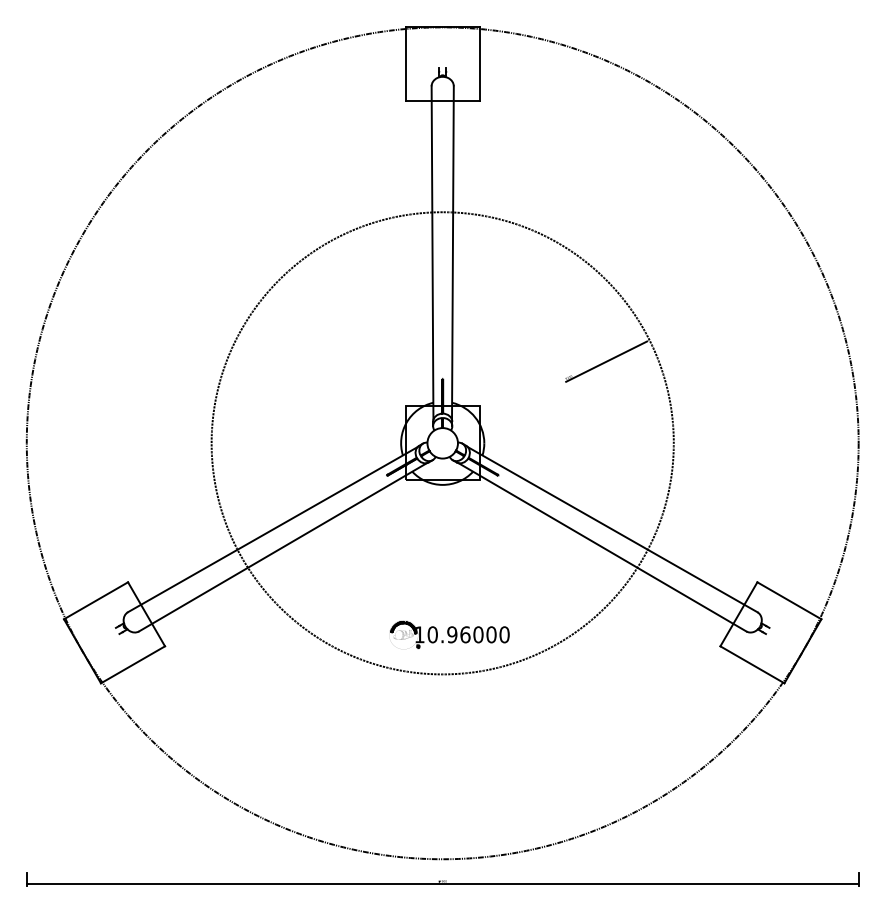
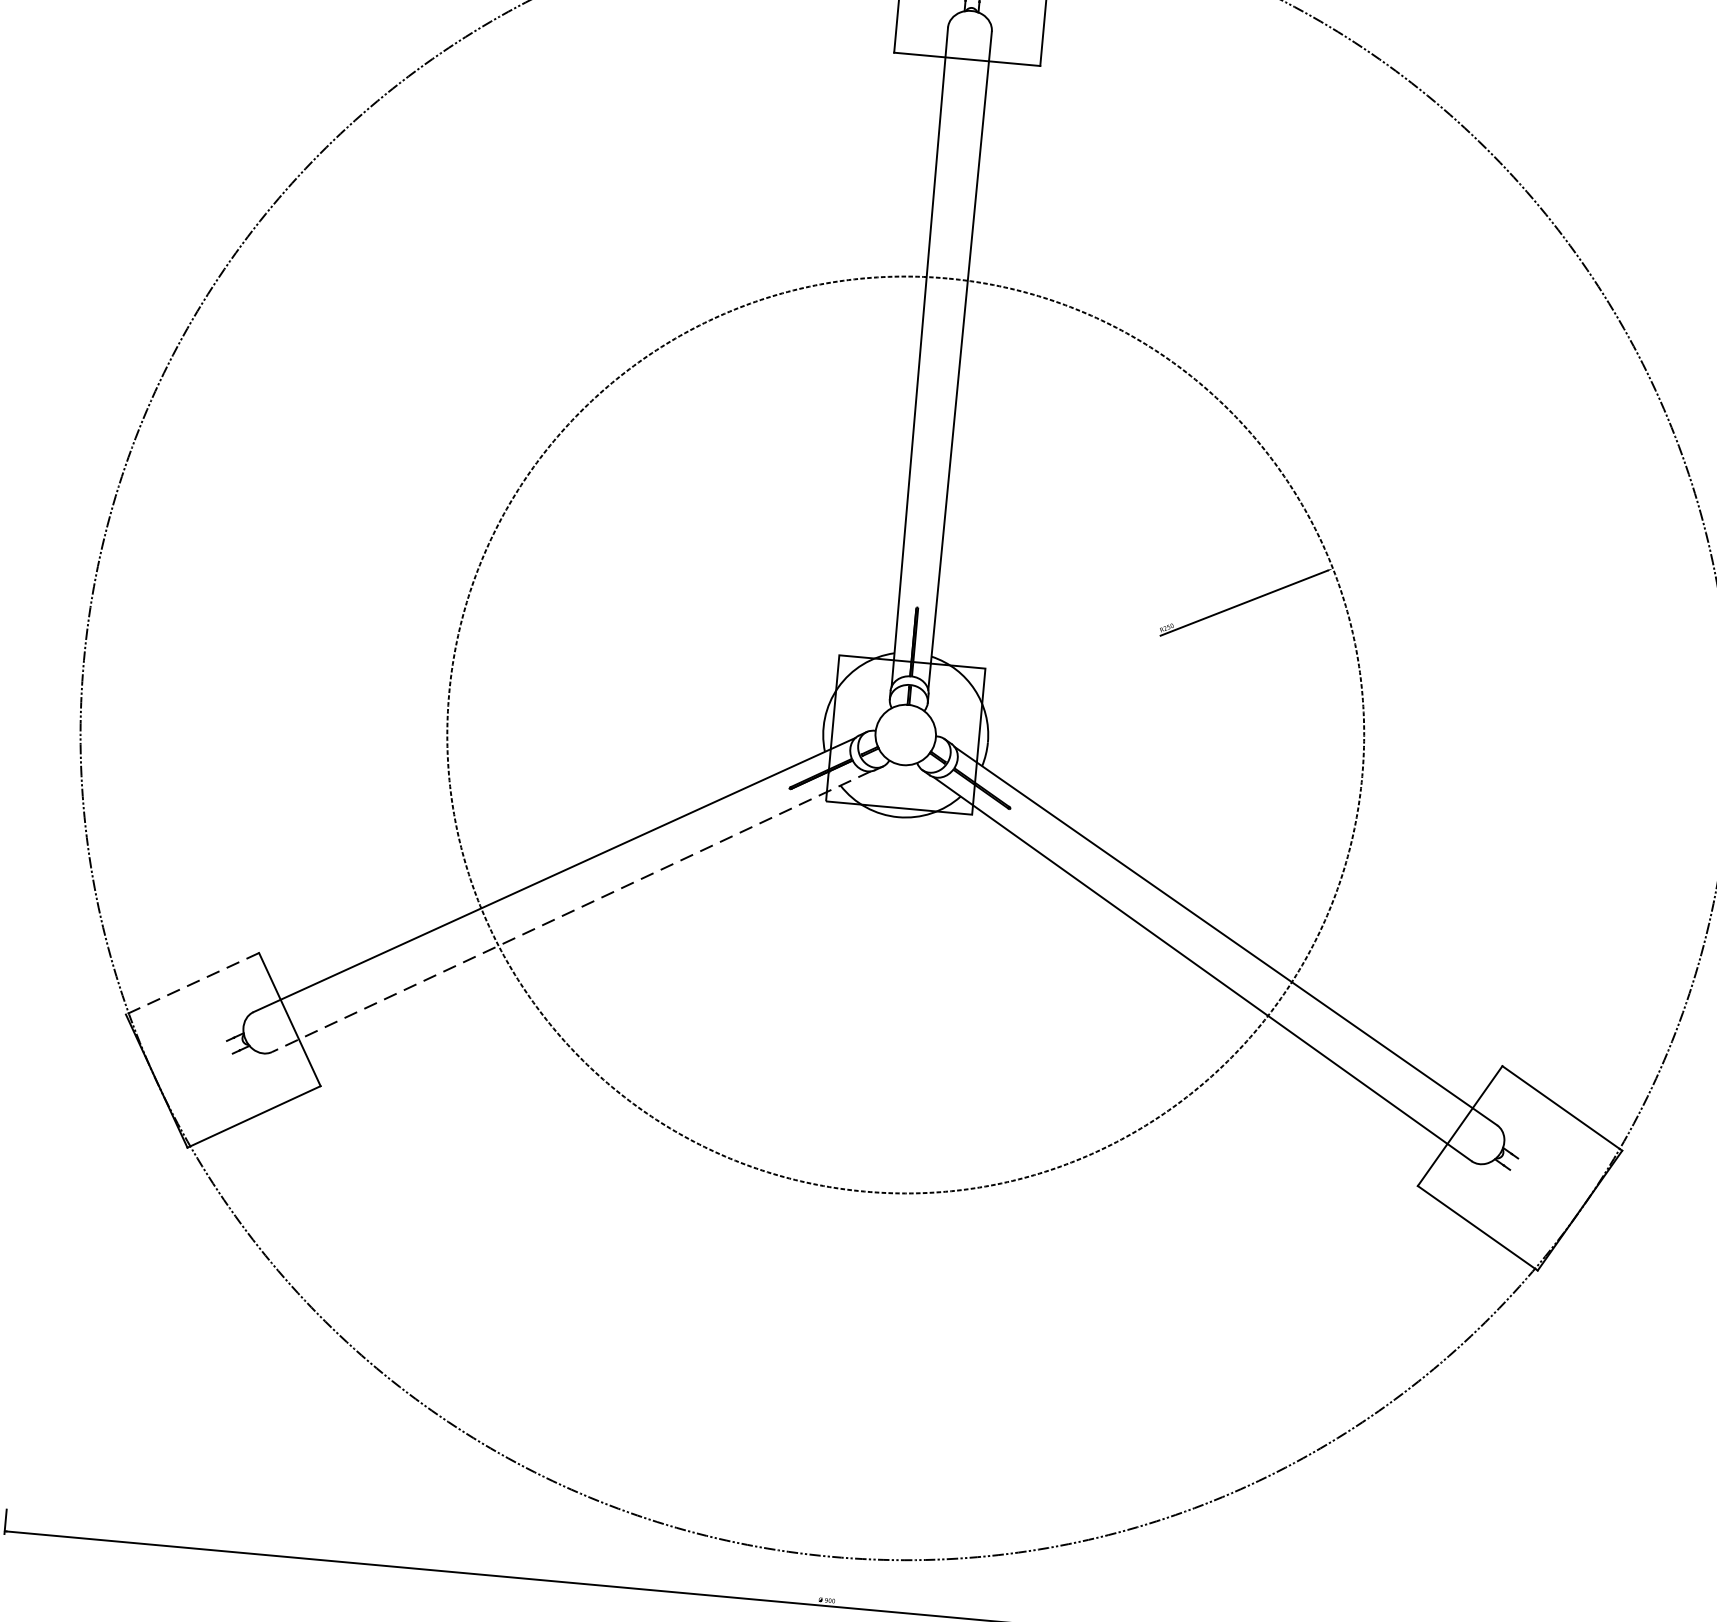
line: (282, 547) -> (570, 912), solid -> dashed
line: (96, 600) -> (193, 983), solid -> dashed
part: (449, 634) -> (884, 1113), removed

